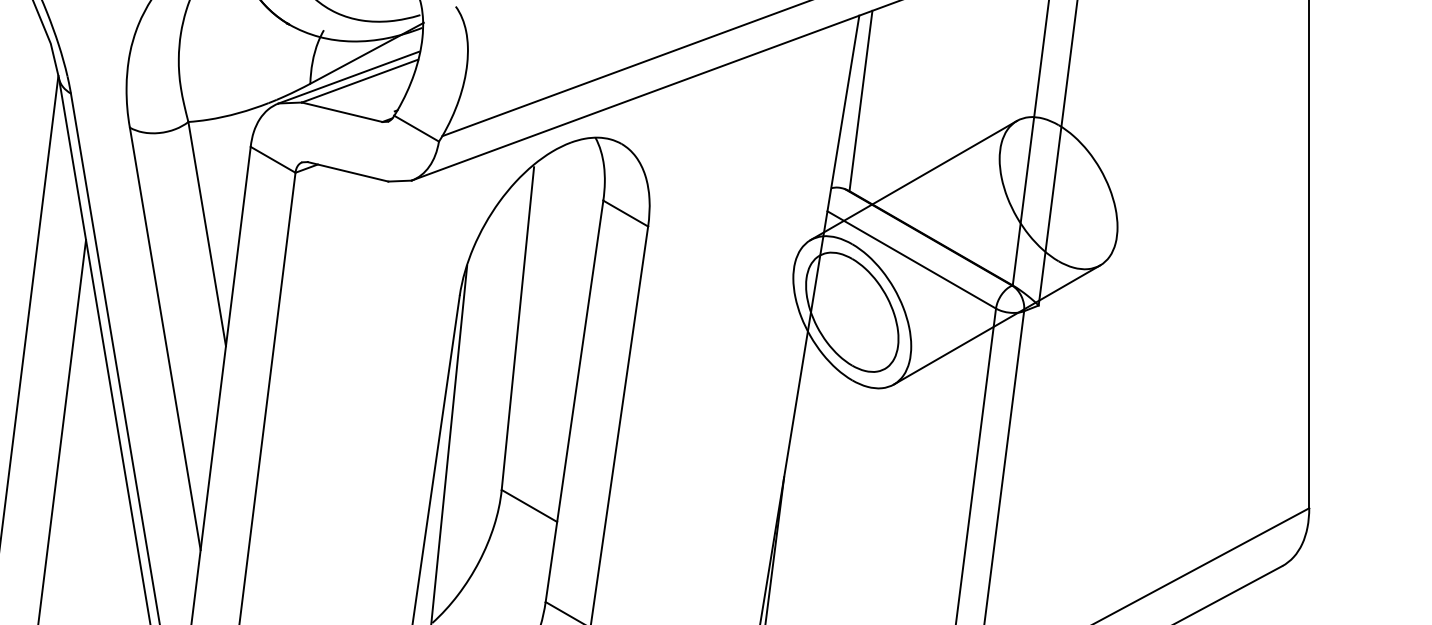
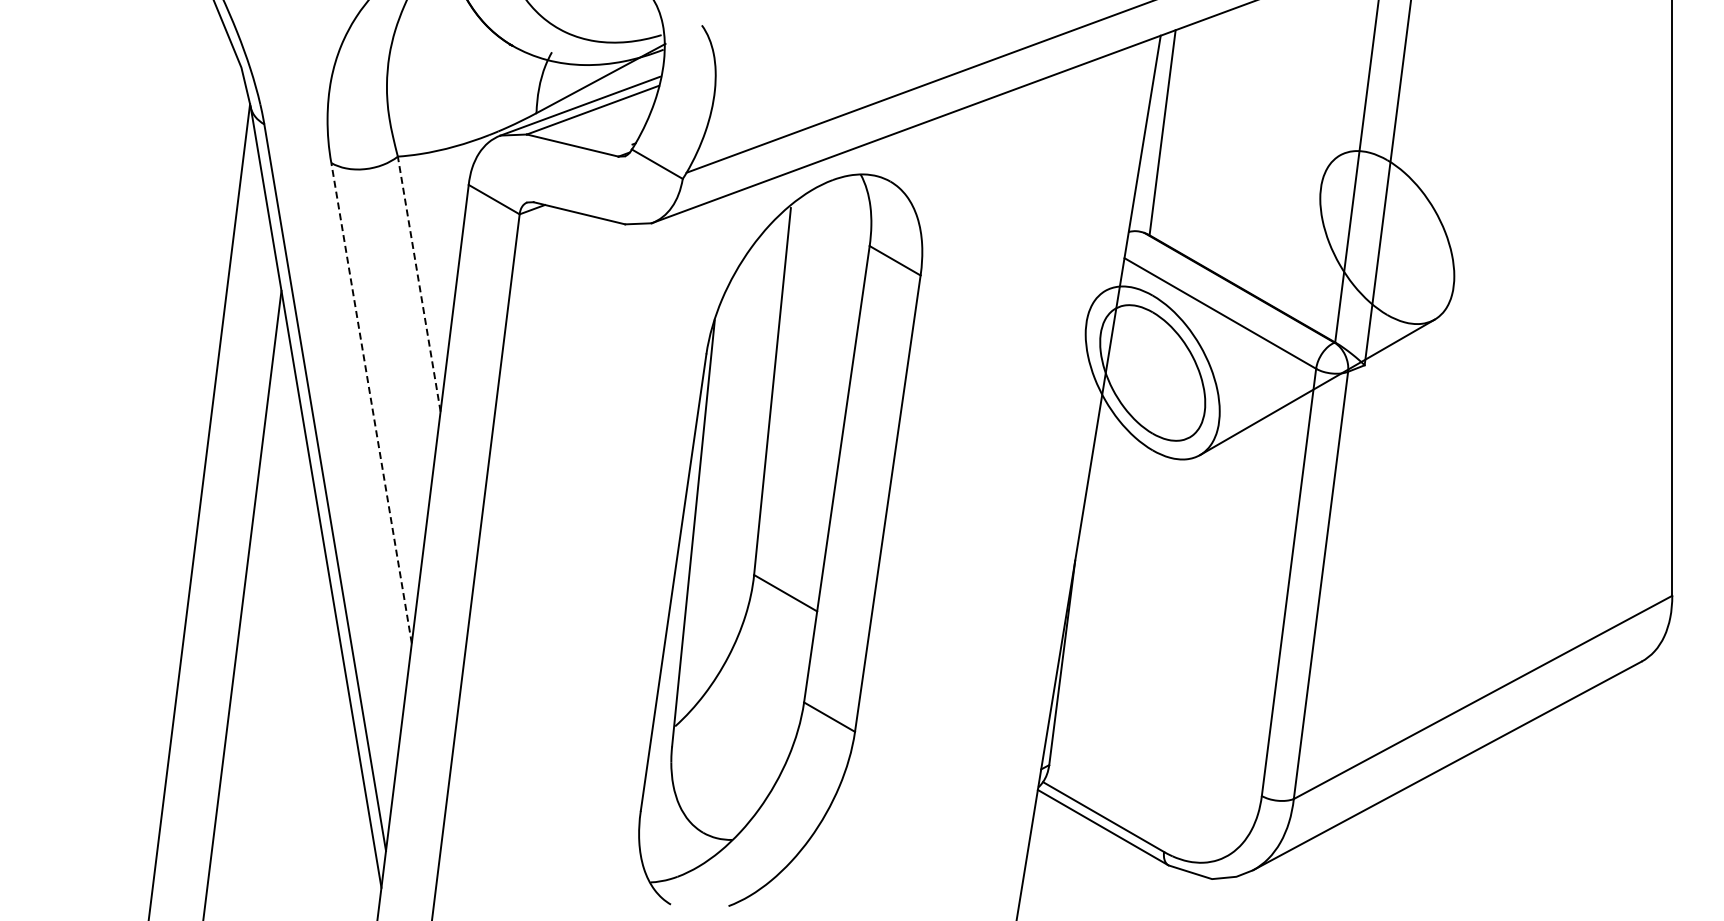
line: (913, 179) -> (1222, 222), removed
line: (207, 233) -> (419, 283), solid -> dashed
line: (165, 339) -> (371, 403), solid -> dashed

